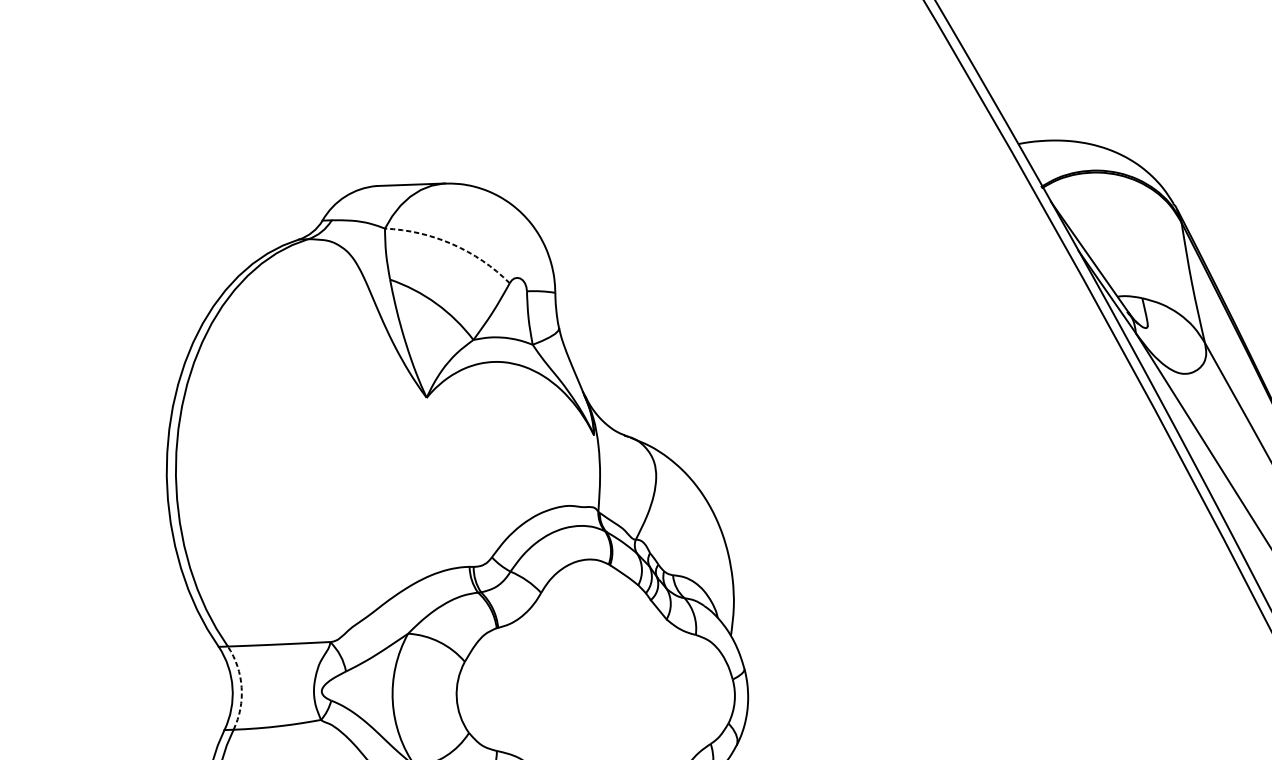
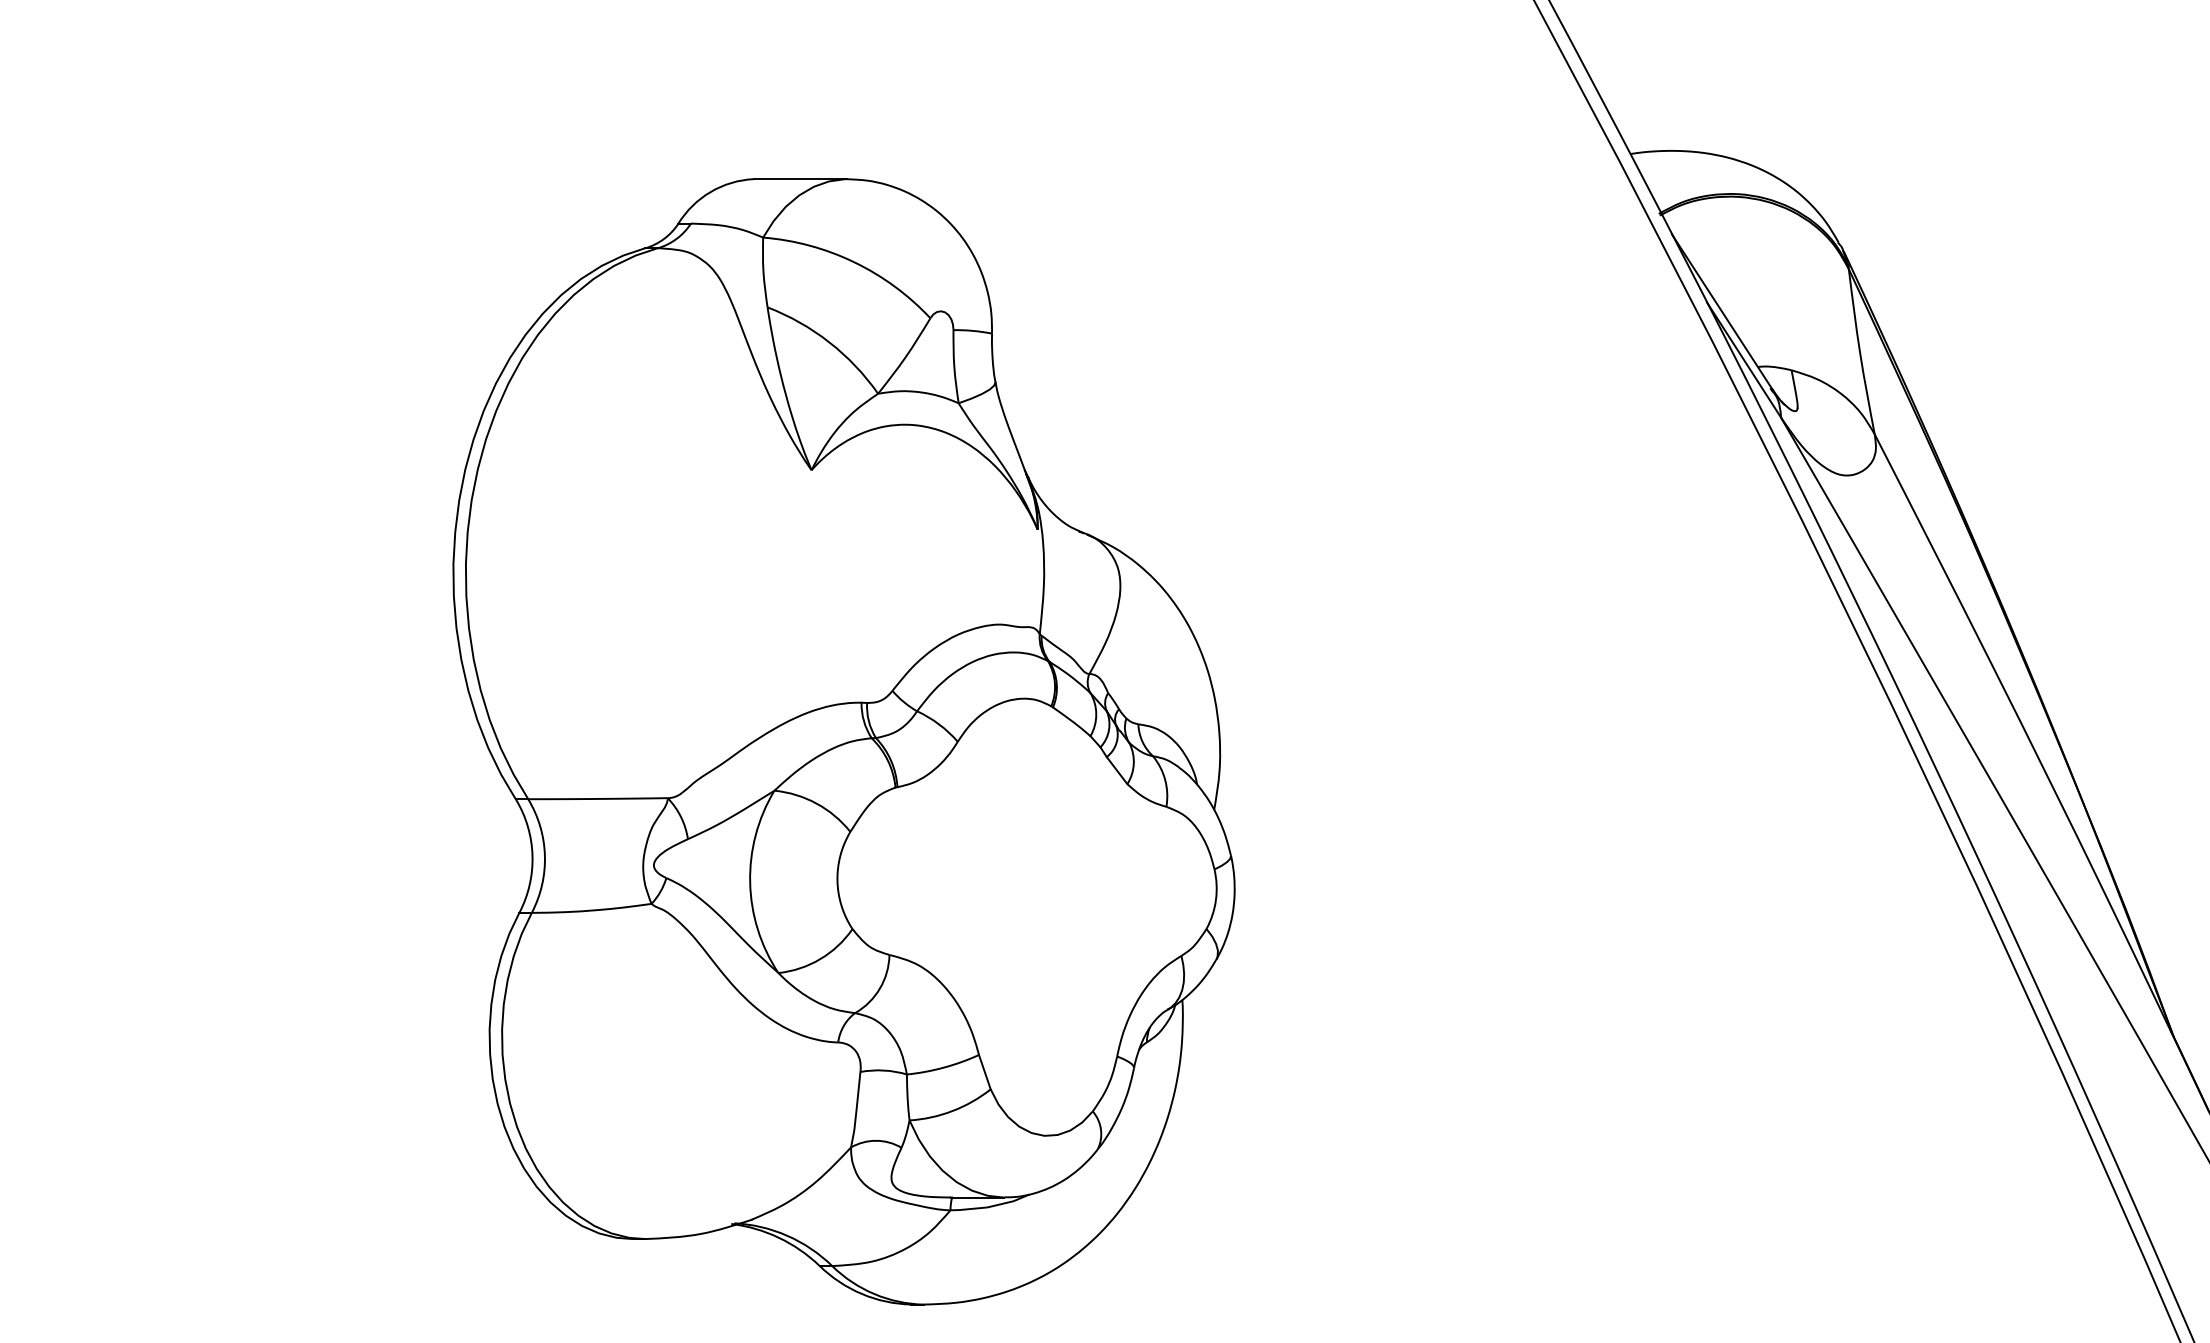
arc: (452, 244) -> (854, 262), dashed -> solid
arc: (241, 687) -> (544, 855), dashed -> solid

